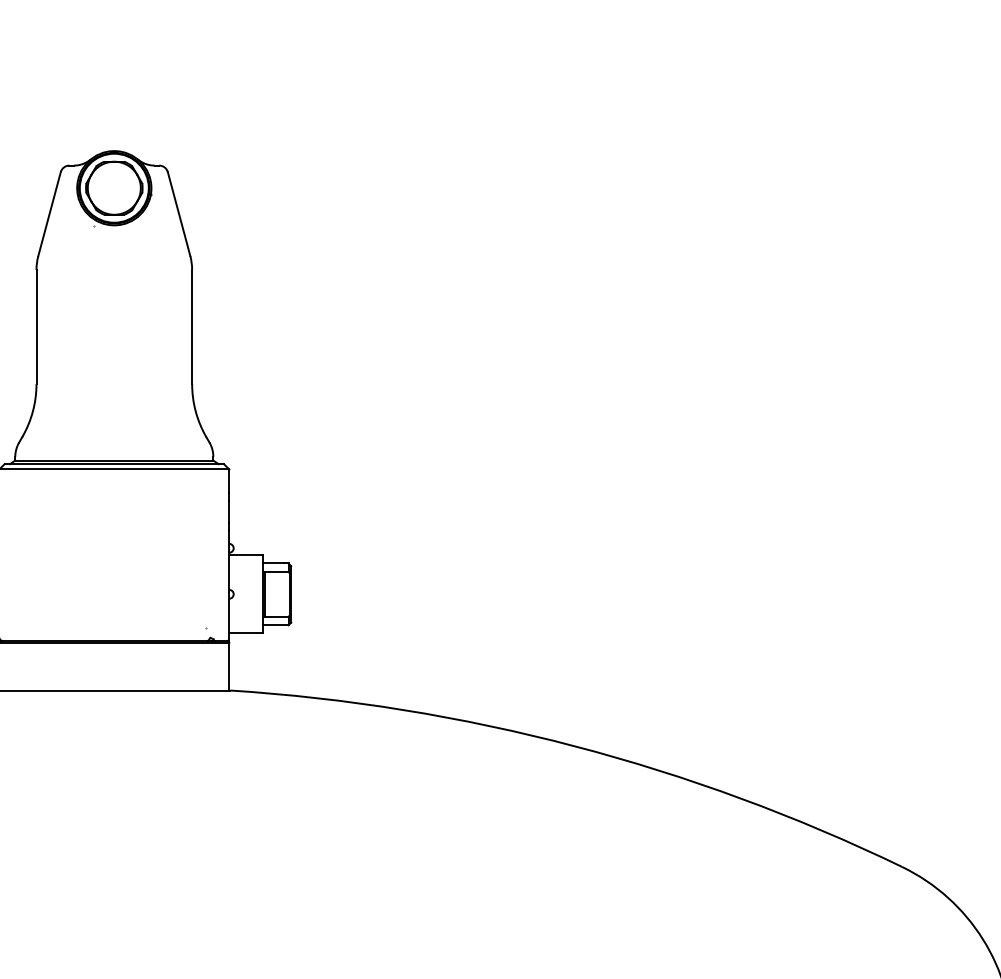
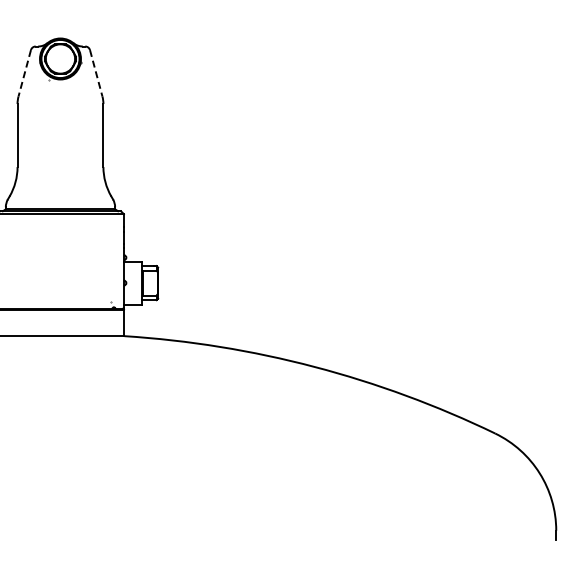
line: (49, 214) -> (24, 73), solid -> dashed
line: (179, 214) -> (96, 73), solid -> dashed

